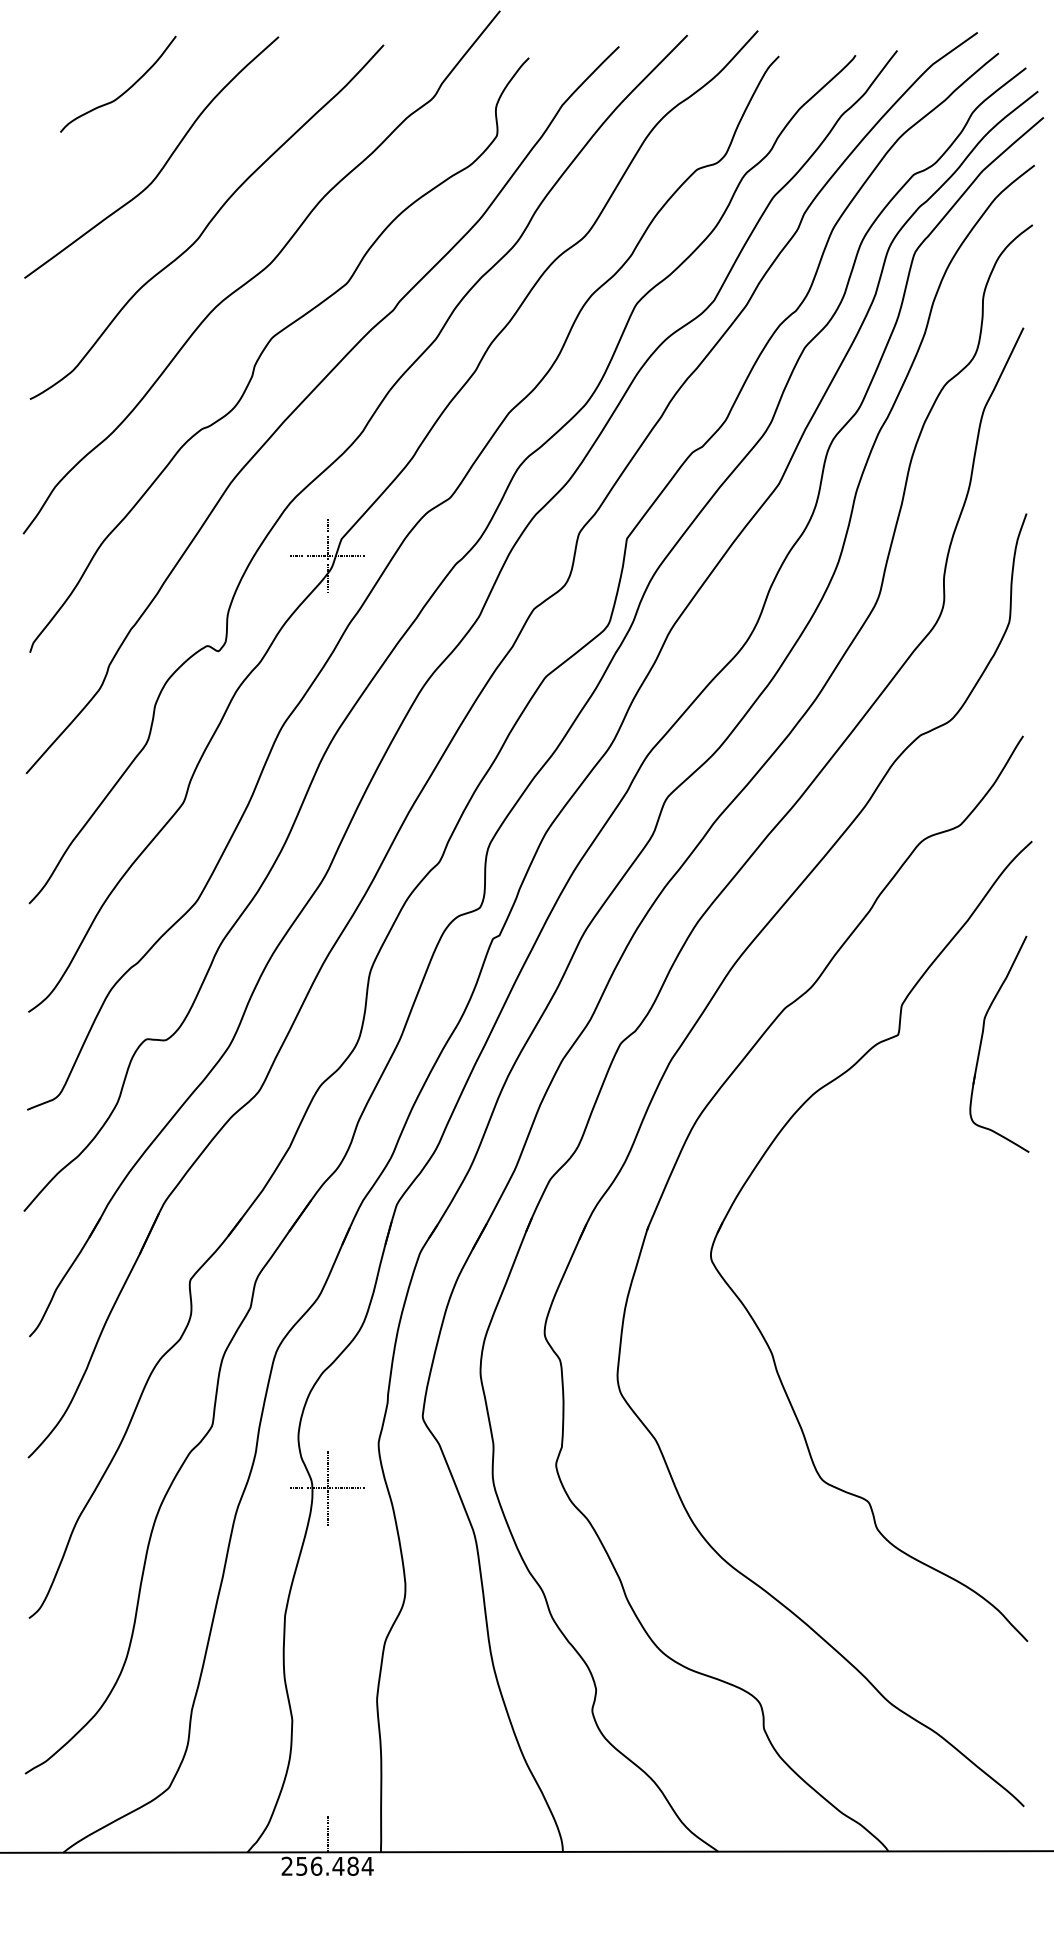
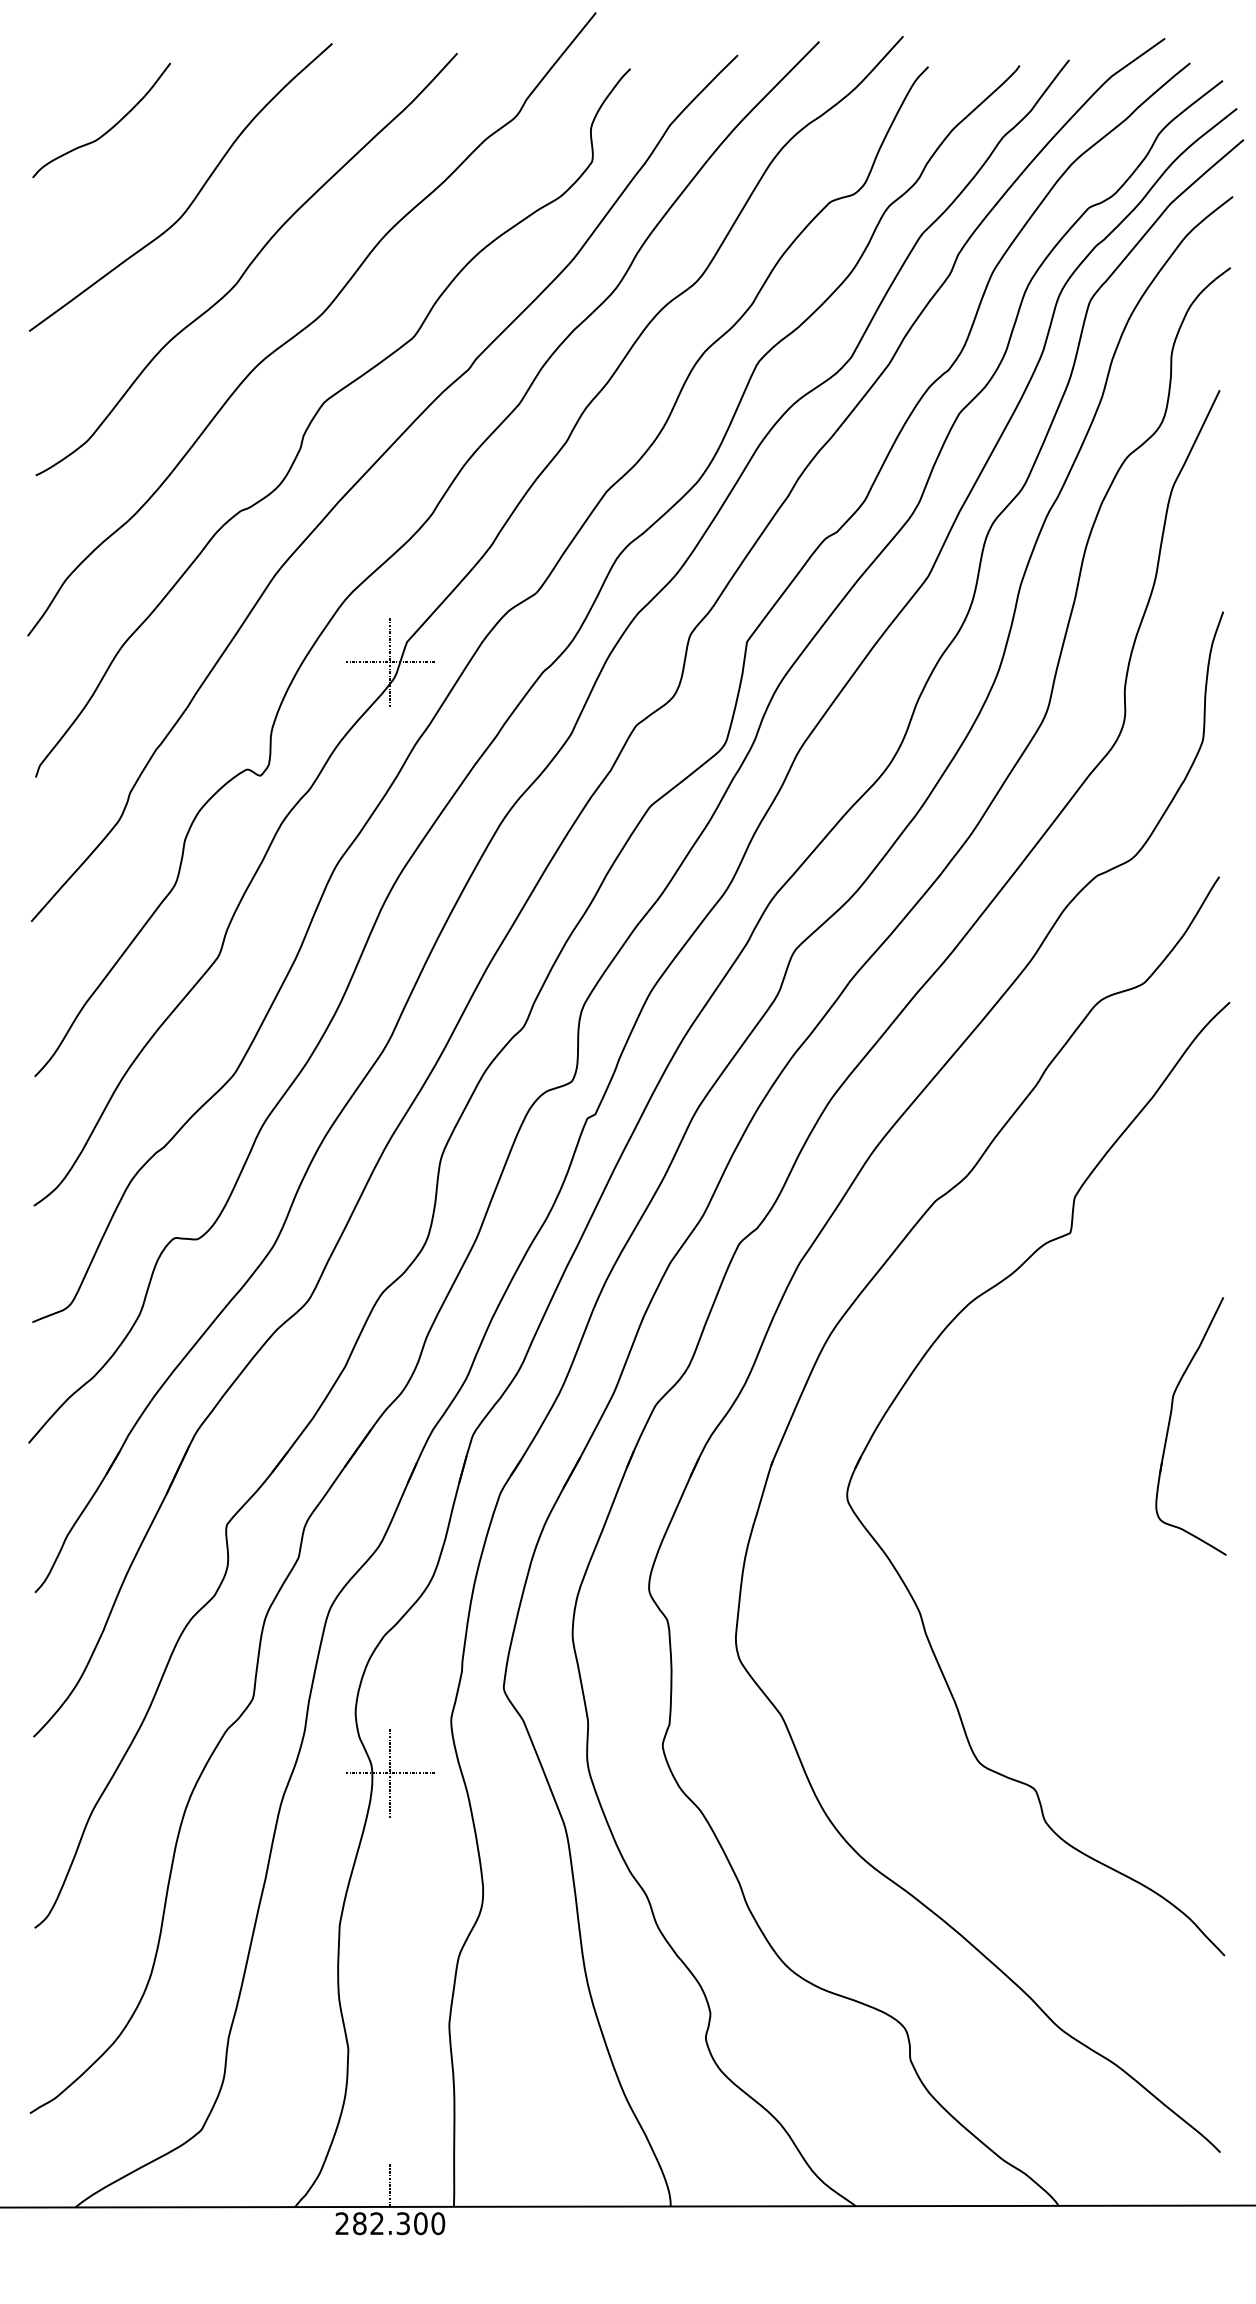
curve: (125, 90) -> (110, 127), moved
part: (982, 1040) -> (1170, 1421), moved
text: (334, 1865) -> (398, 2222), 256.484 -> 282.300

